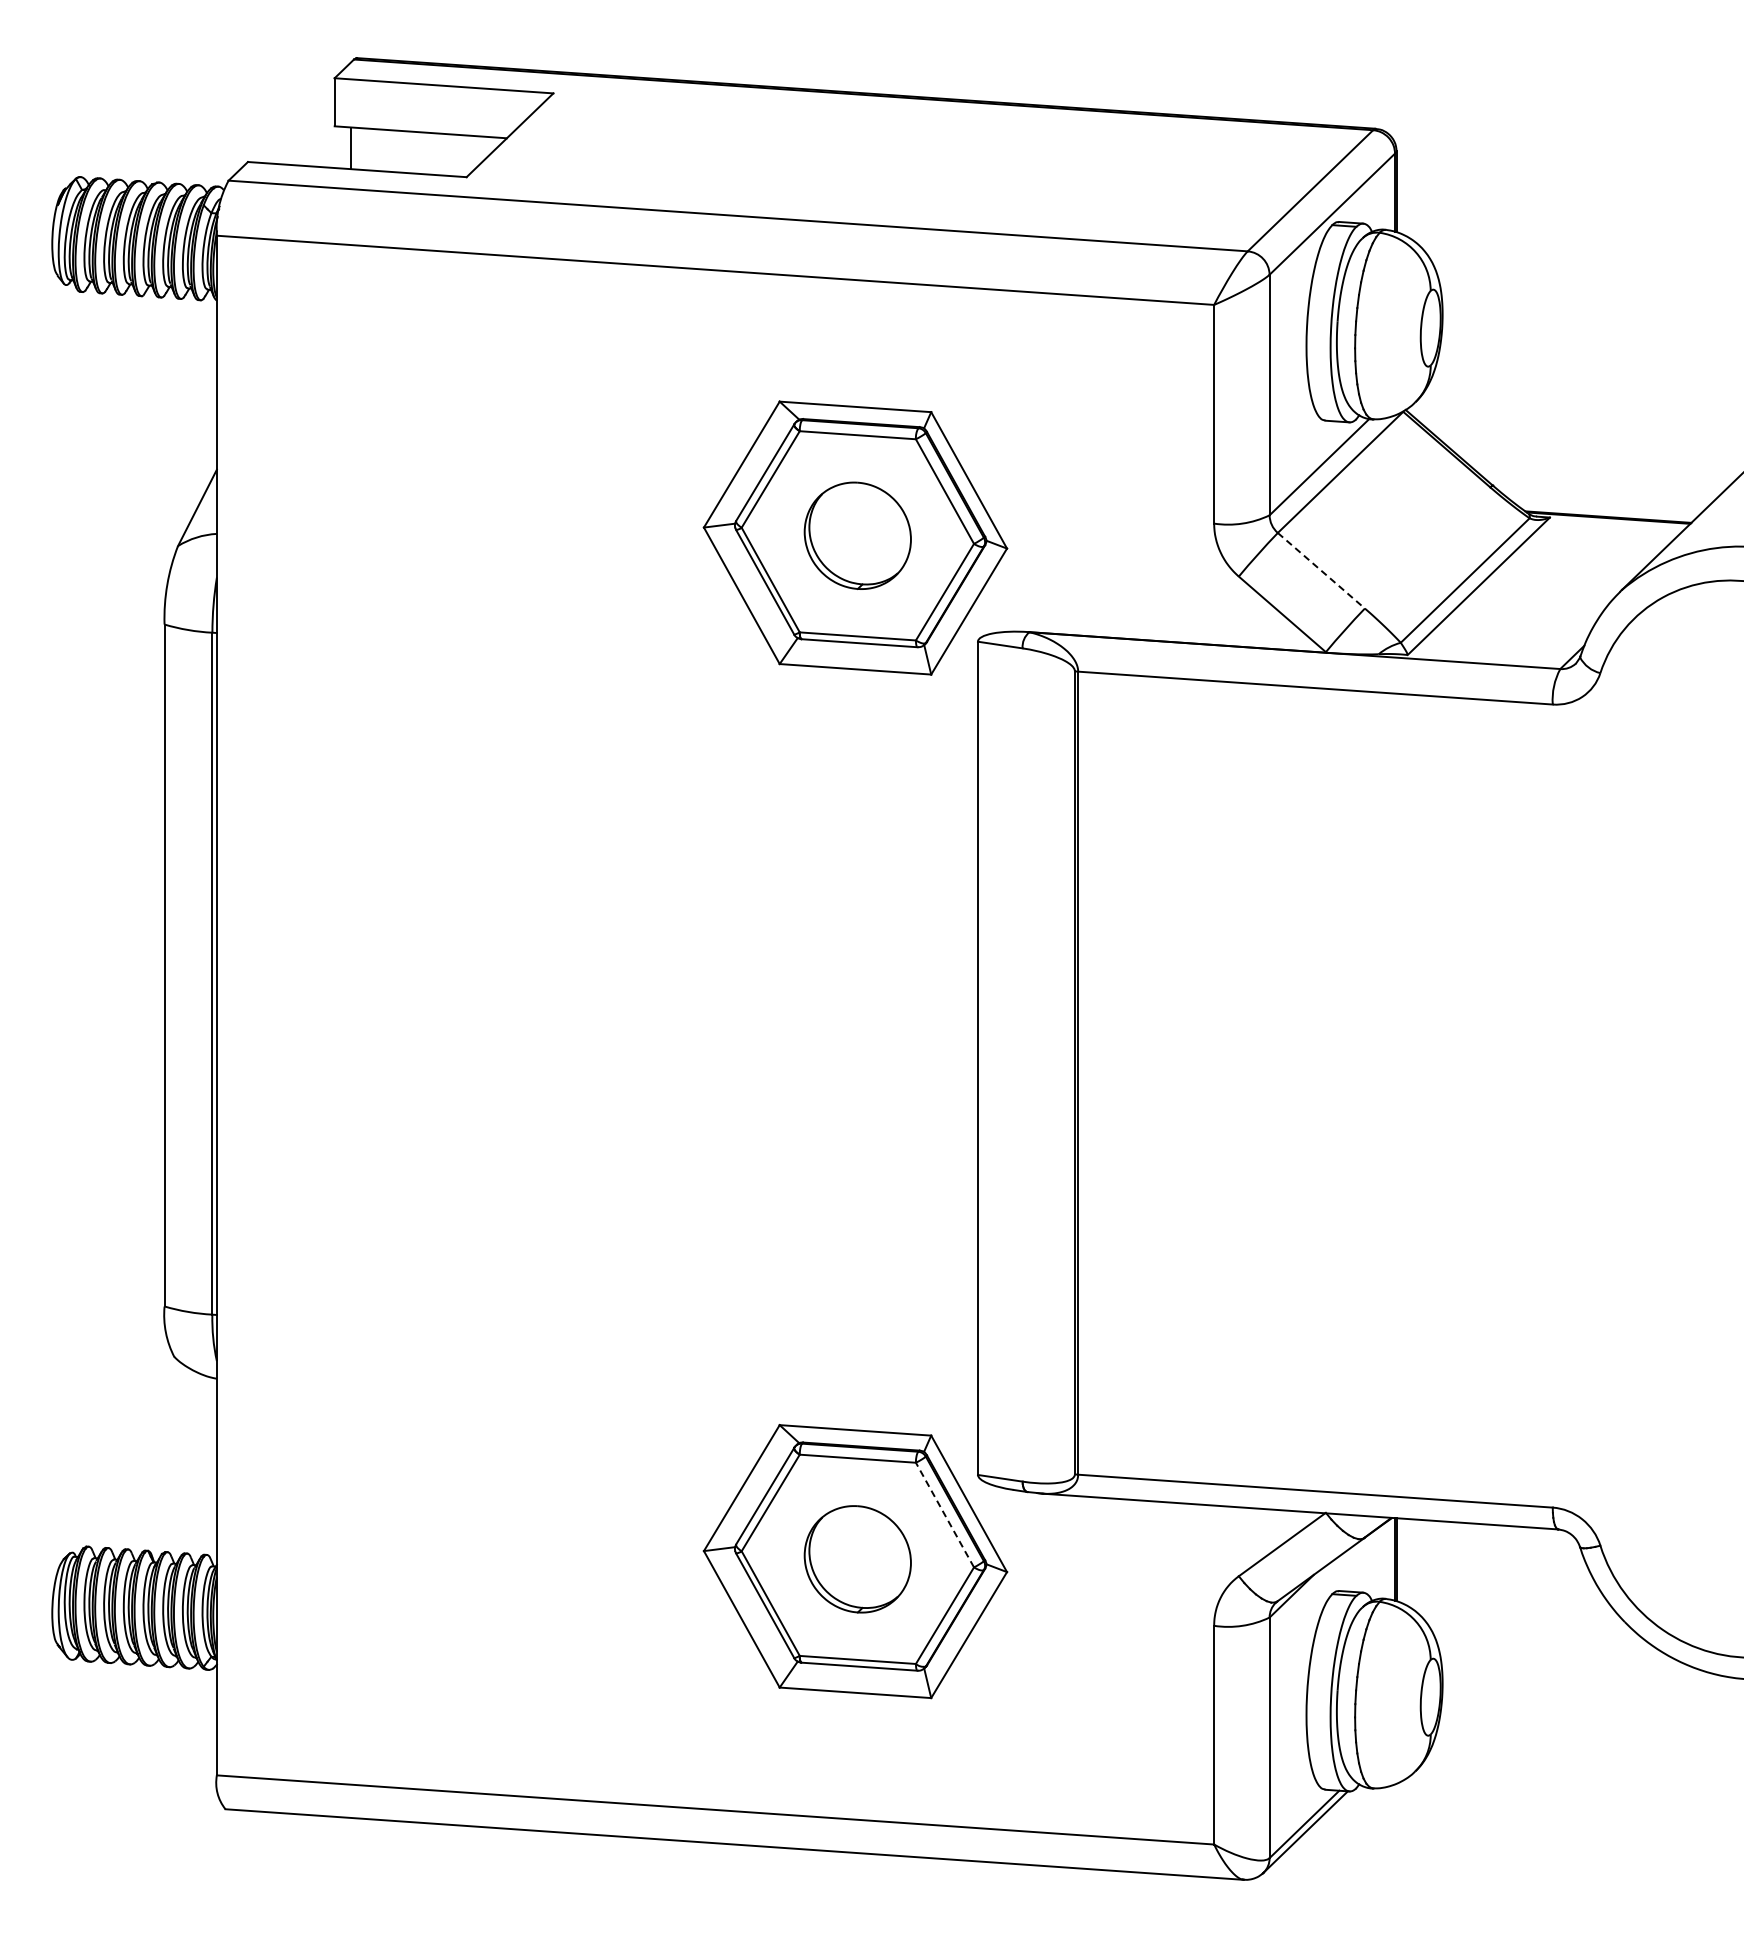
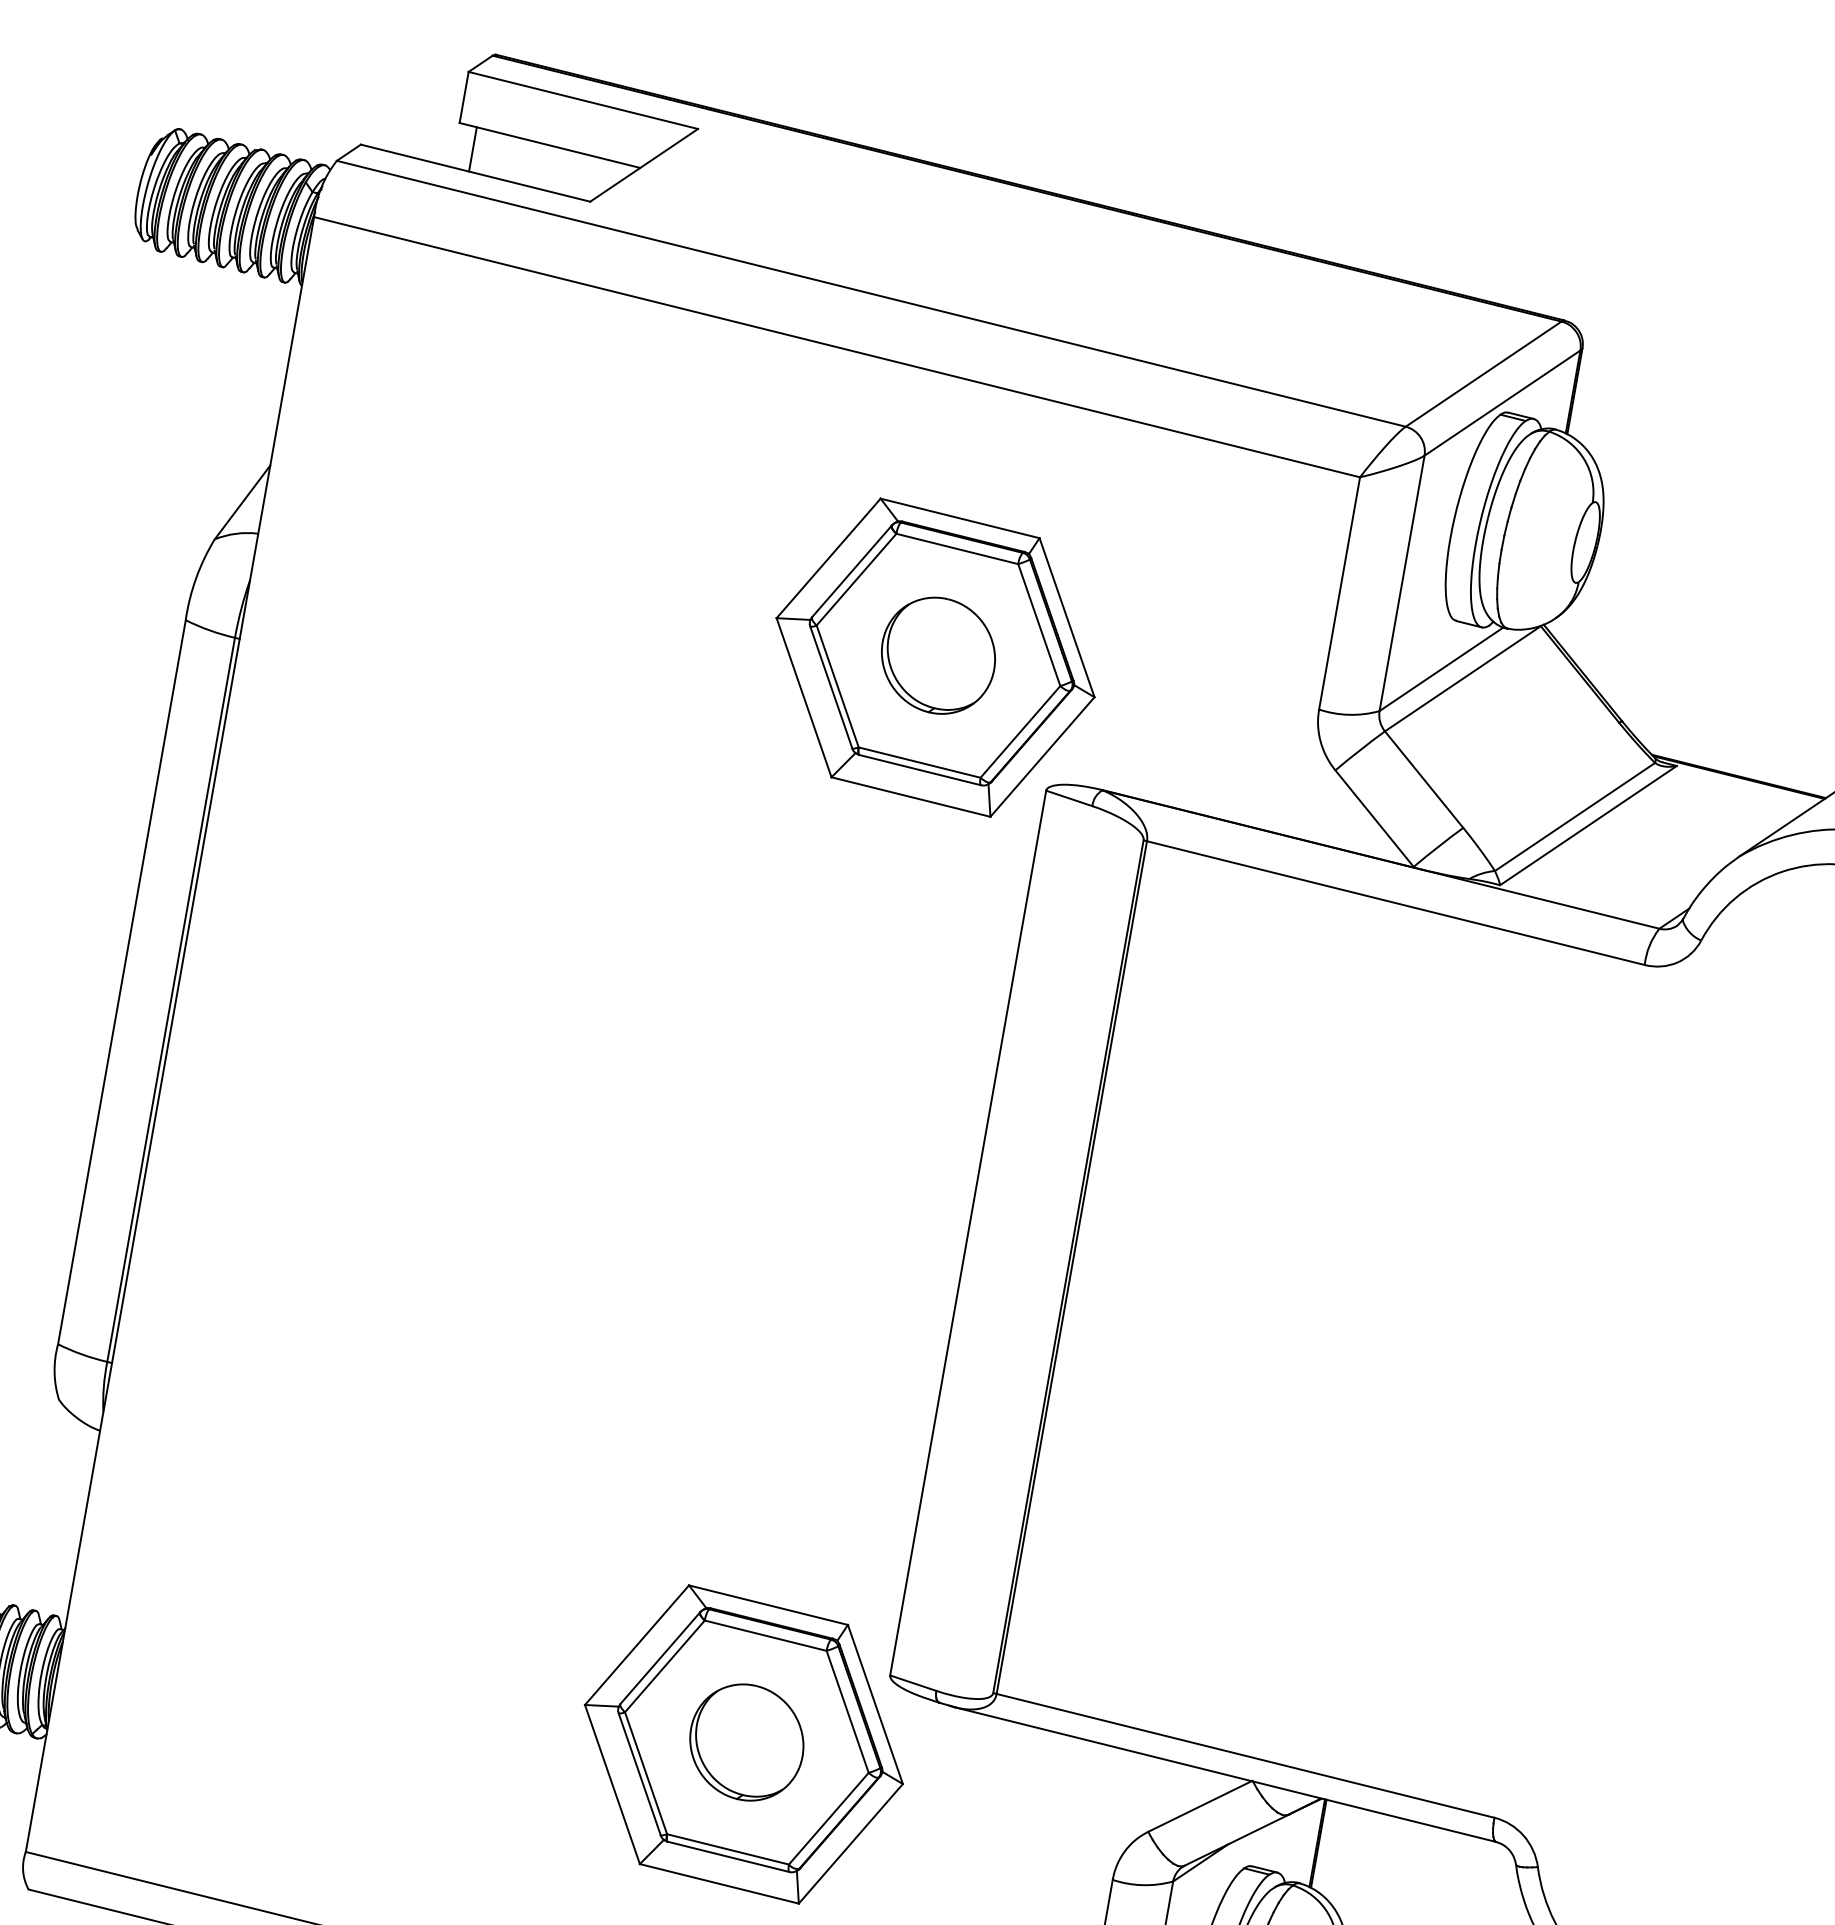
line: (1321, 570) -> (1424, 779), dashed -> solid
line: (944, 1515) -> (847, 1712), dashed -> solid

